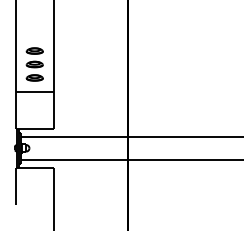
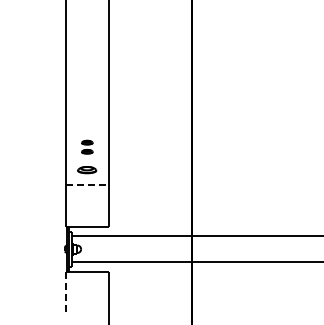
part: (35, 57) -> (87, 146), size x0.6
line: (35, 91) -> (87, 185), solid -> dashed
line: (15, 186) -> (65, 292), solid -> dashed

